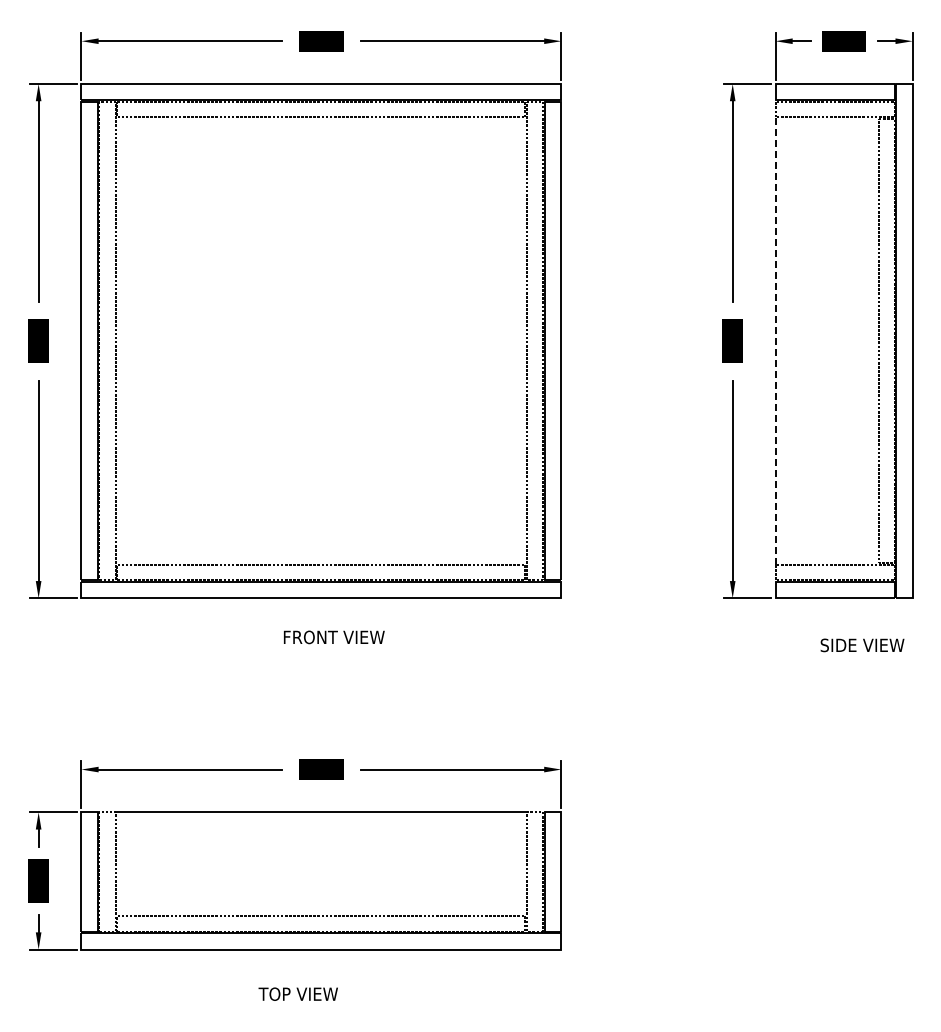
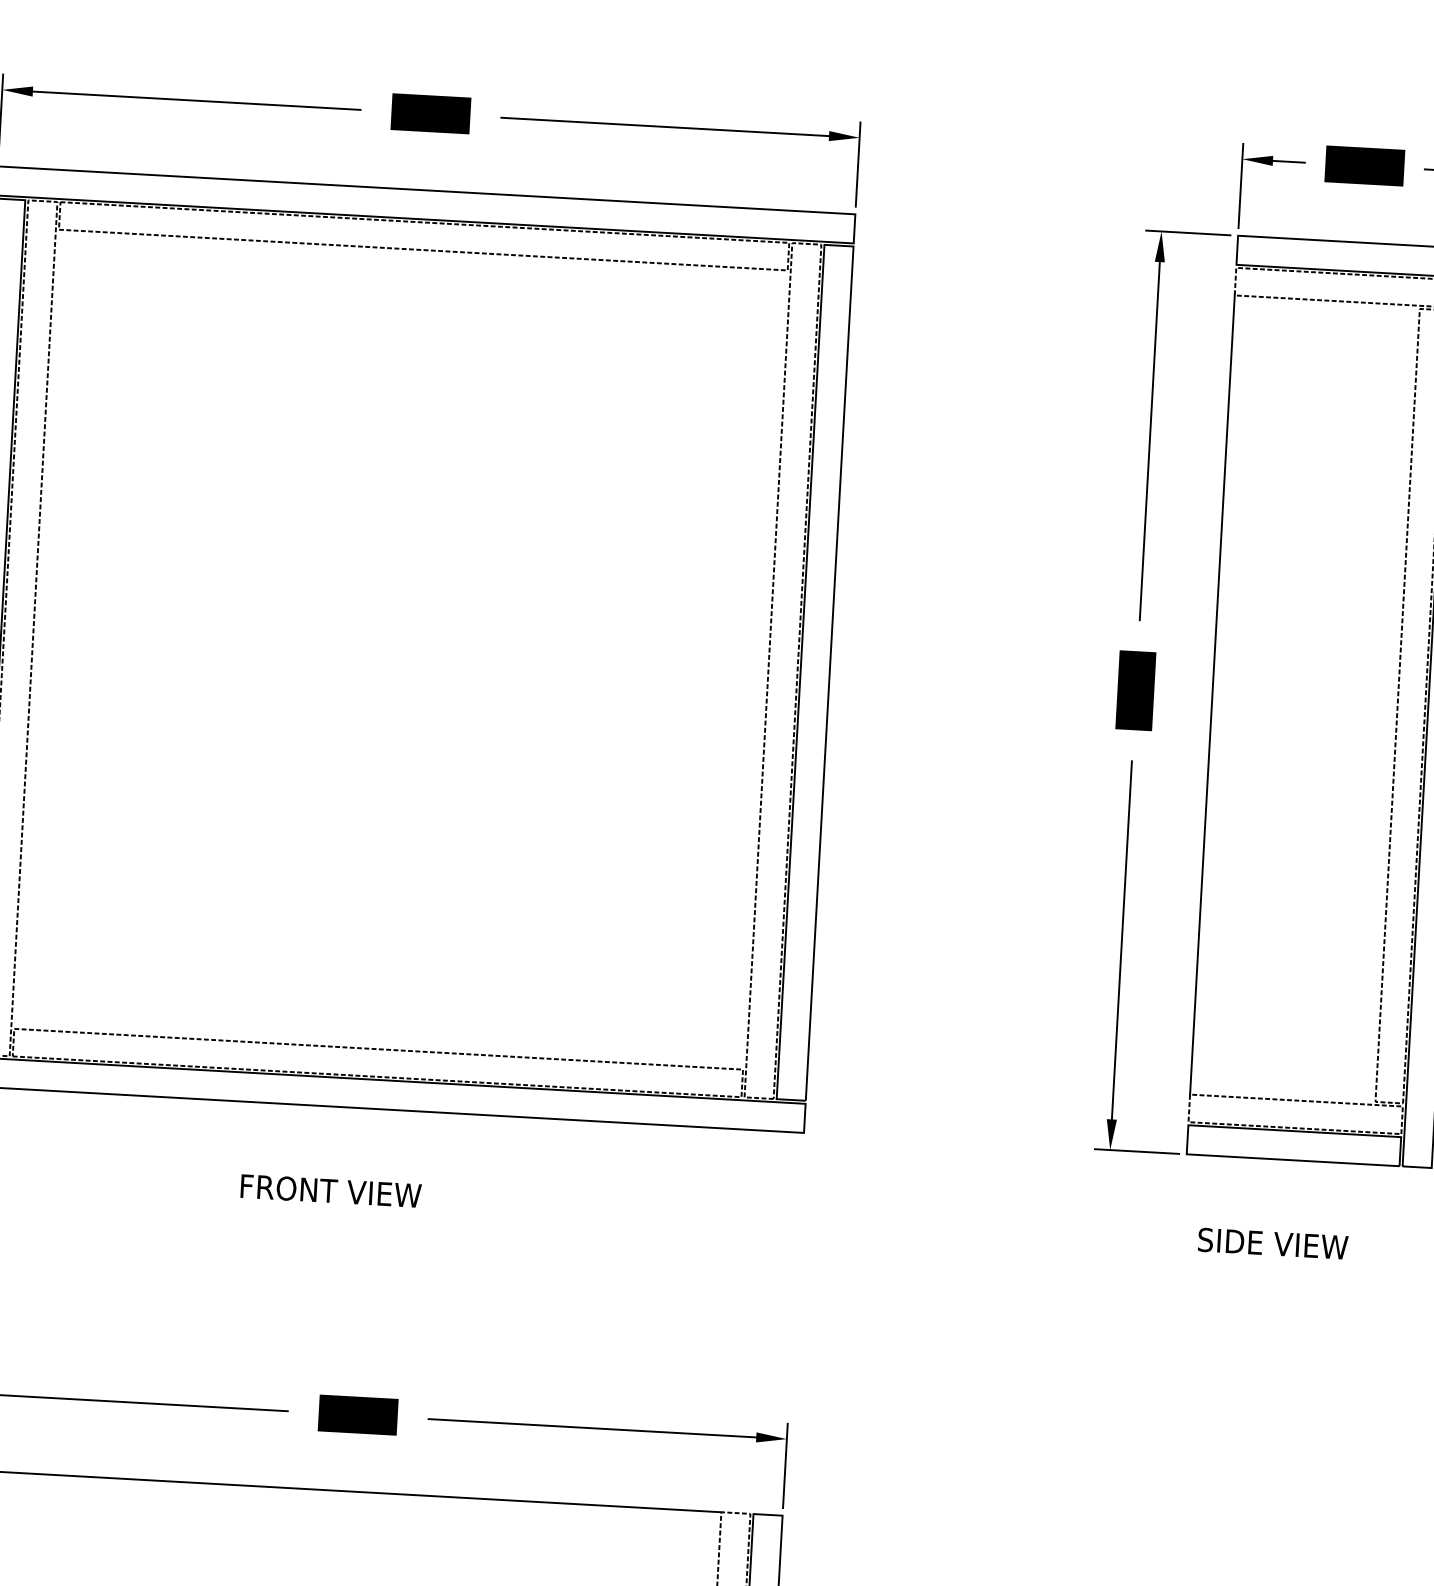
line: (775, 341) -> (1212, 695), dashed -> solid
text: (334, 637) -> (331, 1191), moved
text: (862, 645) -> (1273, 1243), moved

